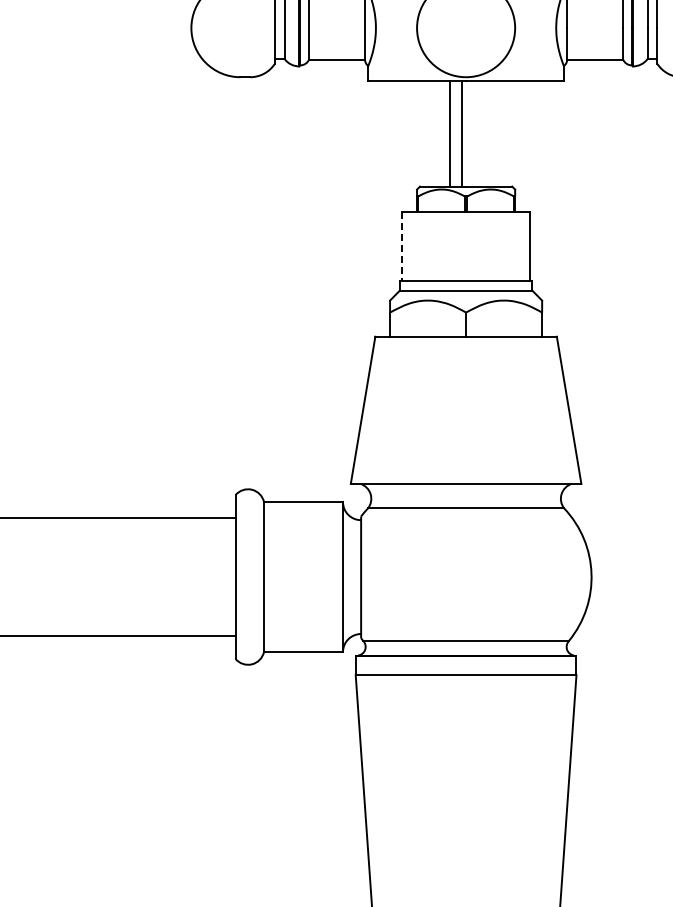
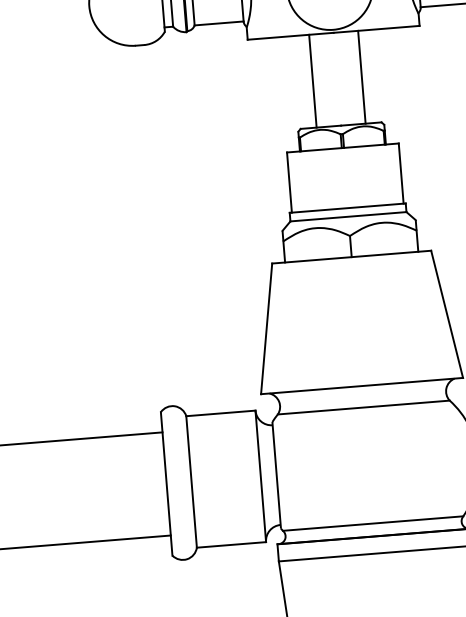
line: (450, 133) -> (362, 77), moved
line: (462, 133) -> (313, 81), moved
line: (402, 246) -> (289, 182), dashed -> solid

